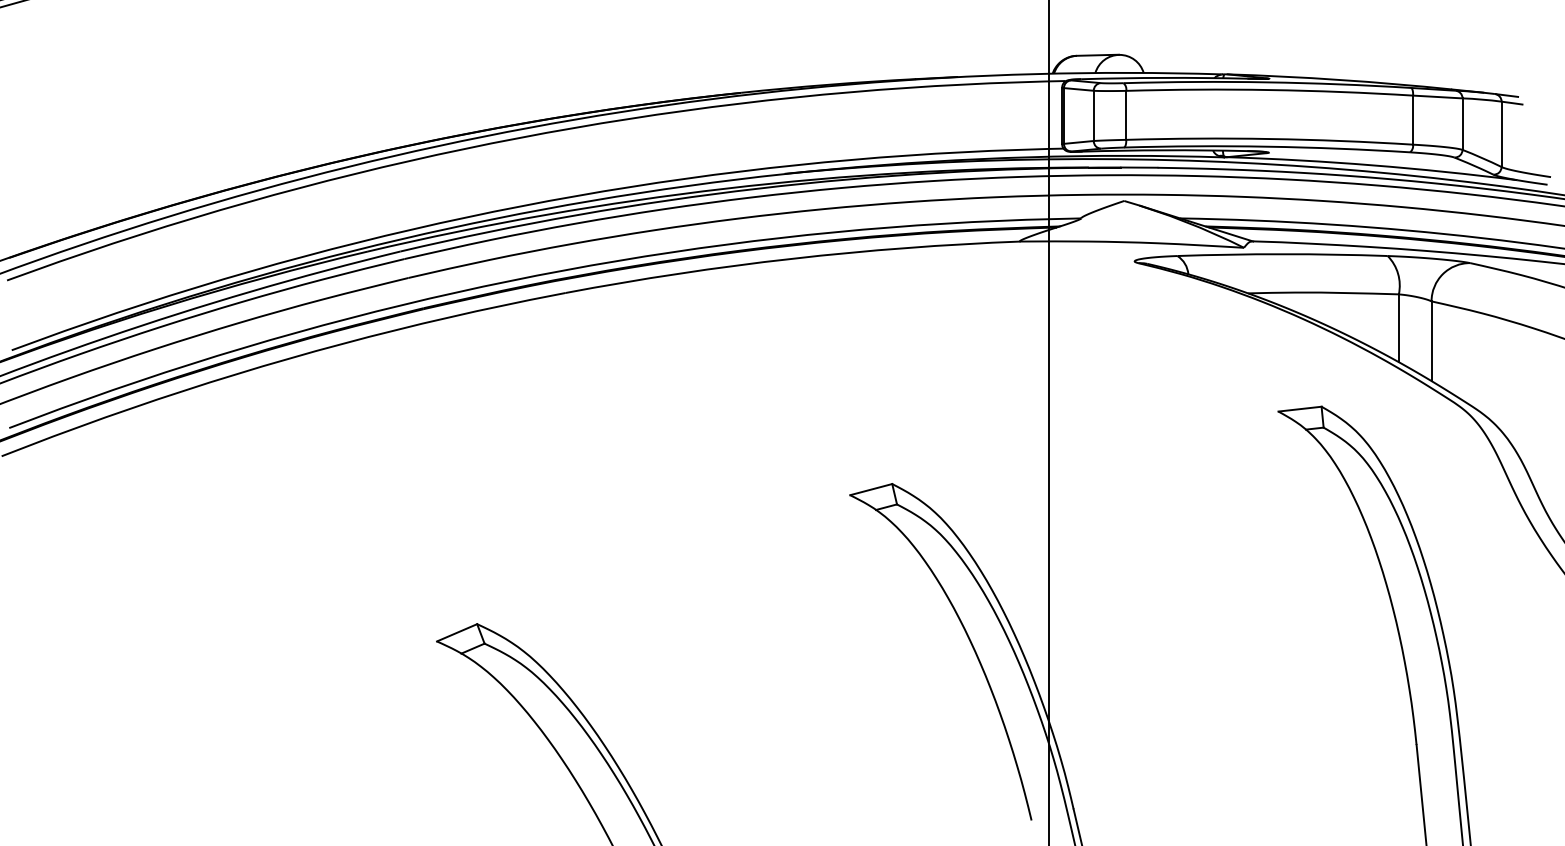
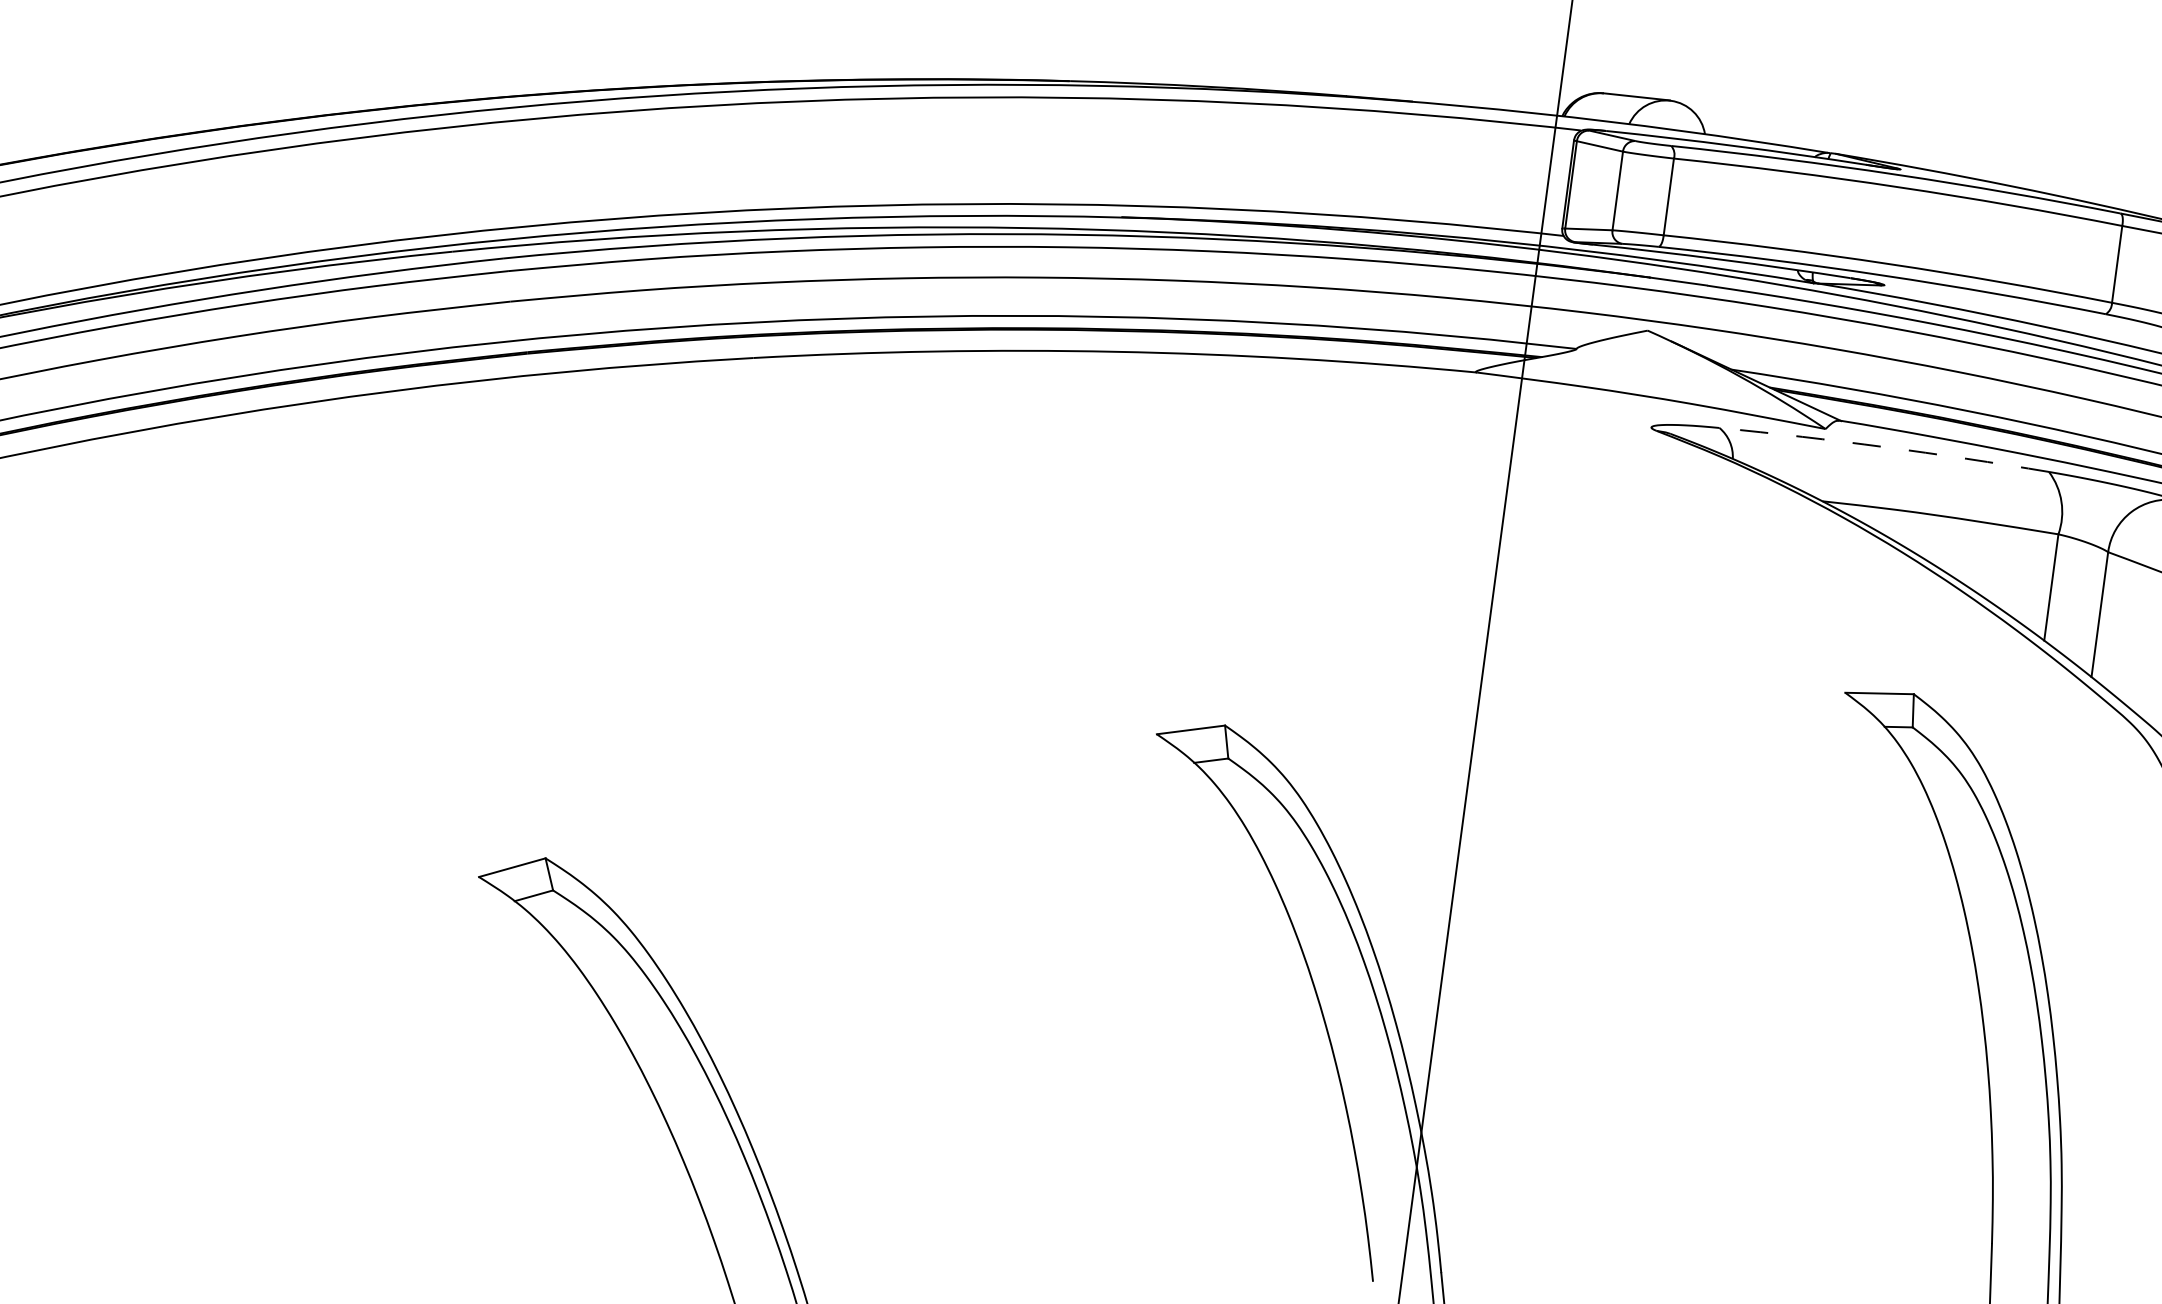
arc: (1282, 254) -> (1884, 447), solid -> dashed

